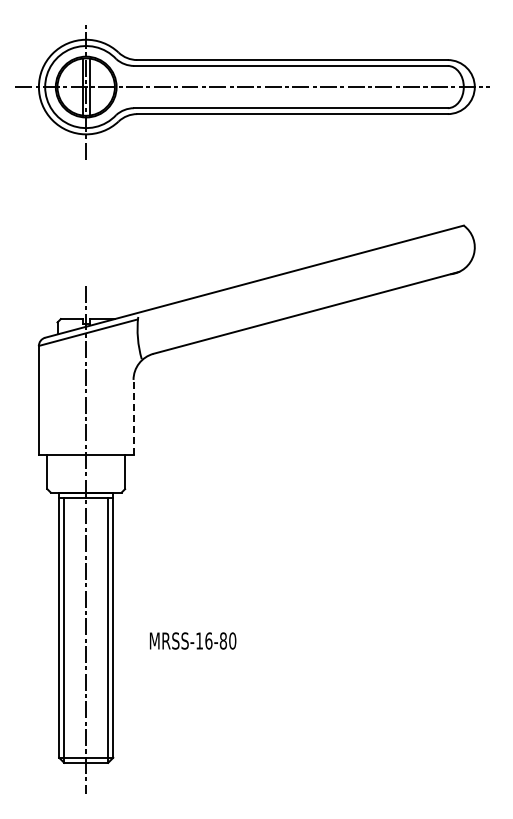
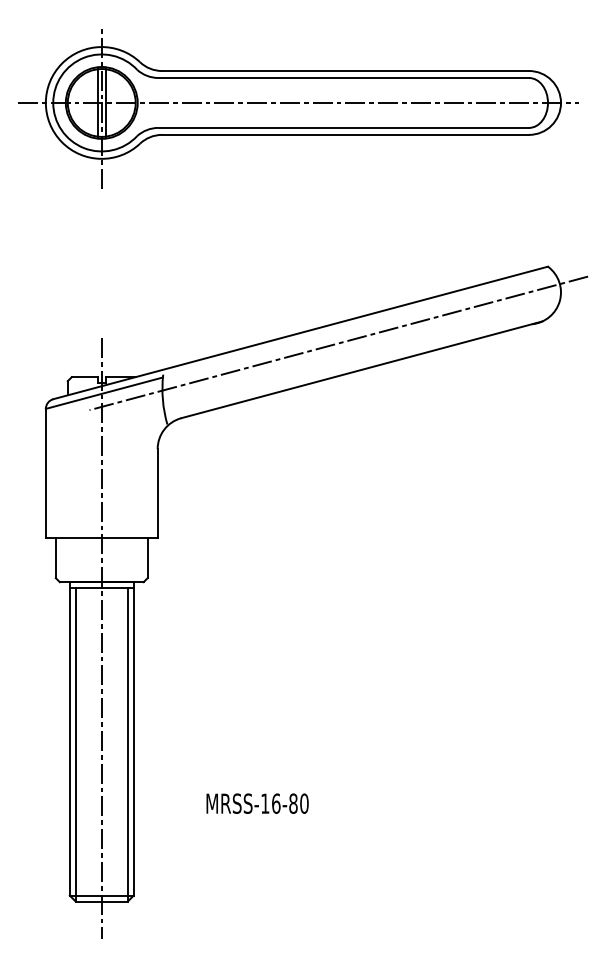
line: (286, 290) -> (338, 343), added
line: (133, 417) -> (157, 493), dashed -> solid
text: (193, 640) -> (258, 803), moved

